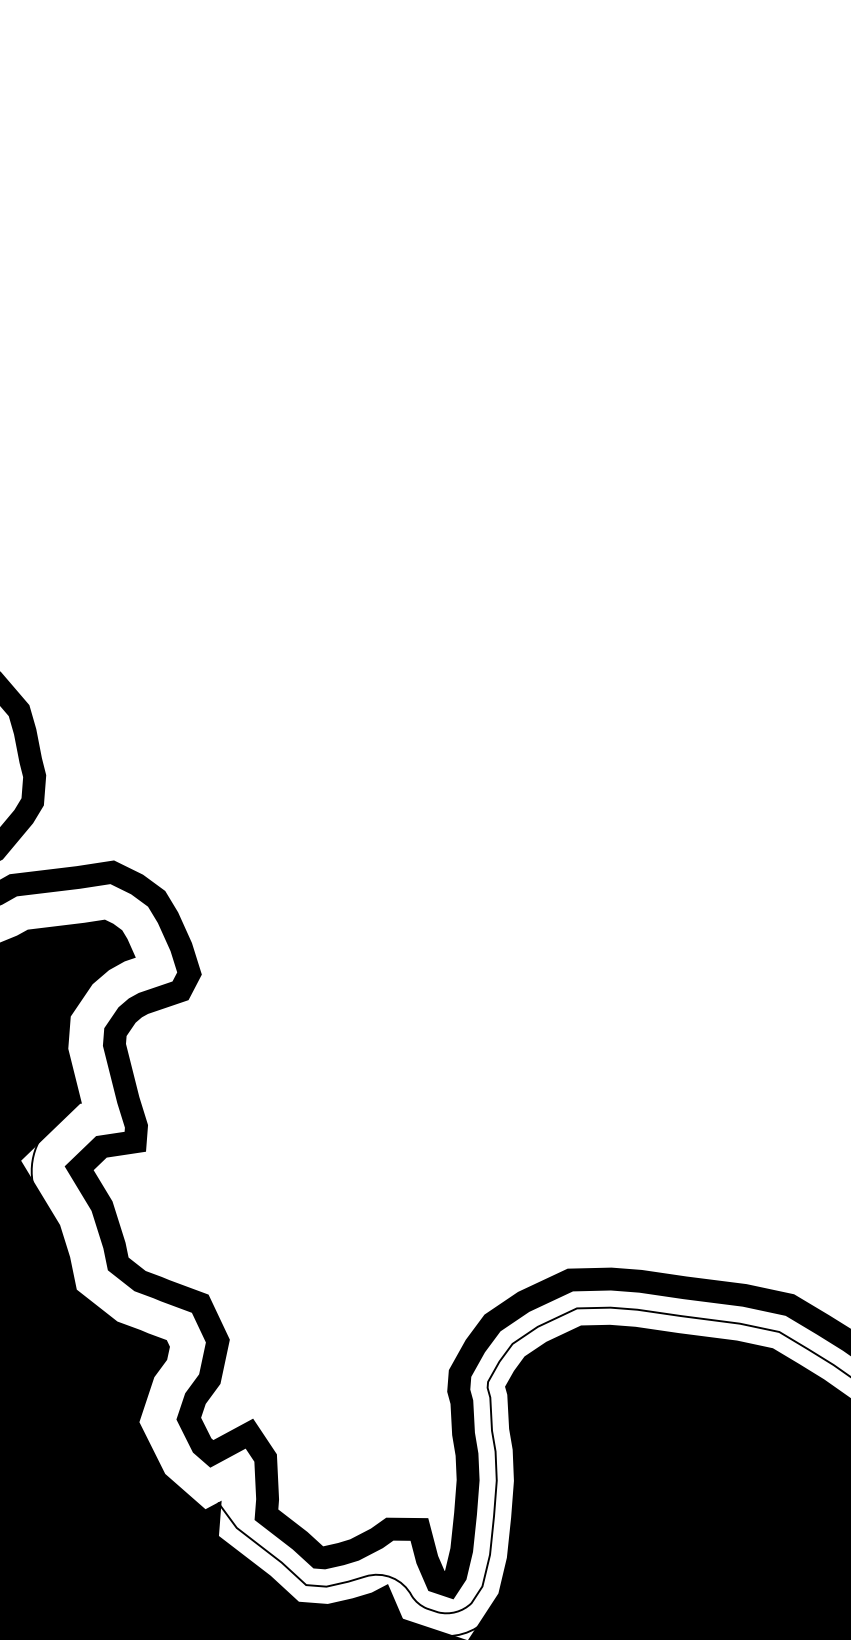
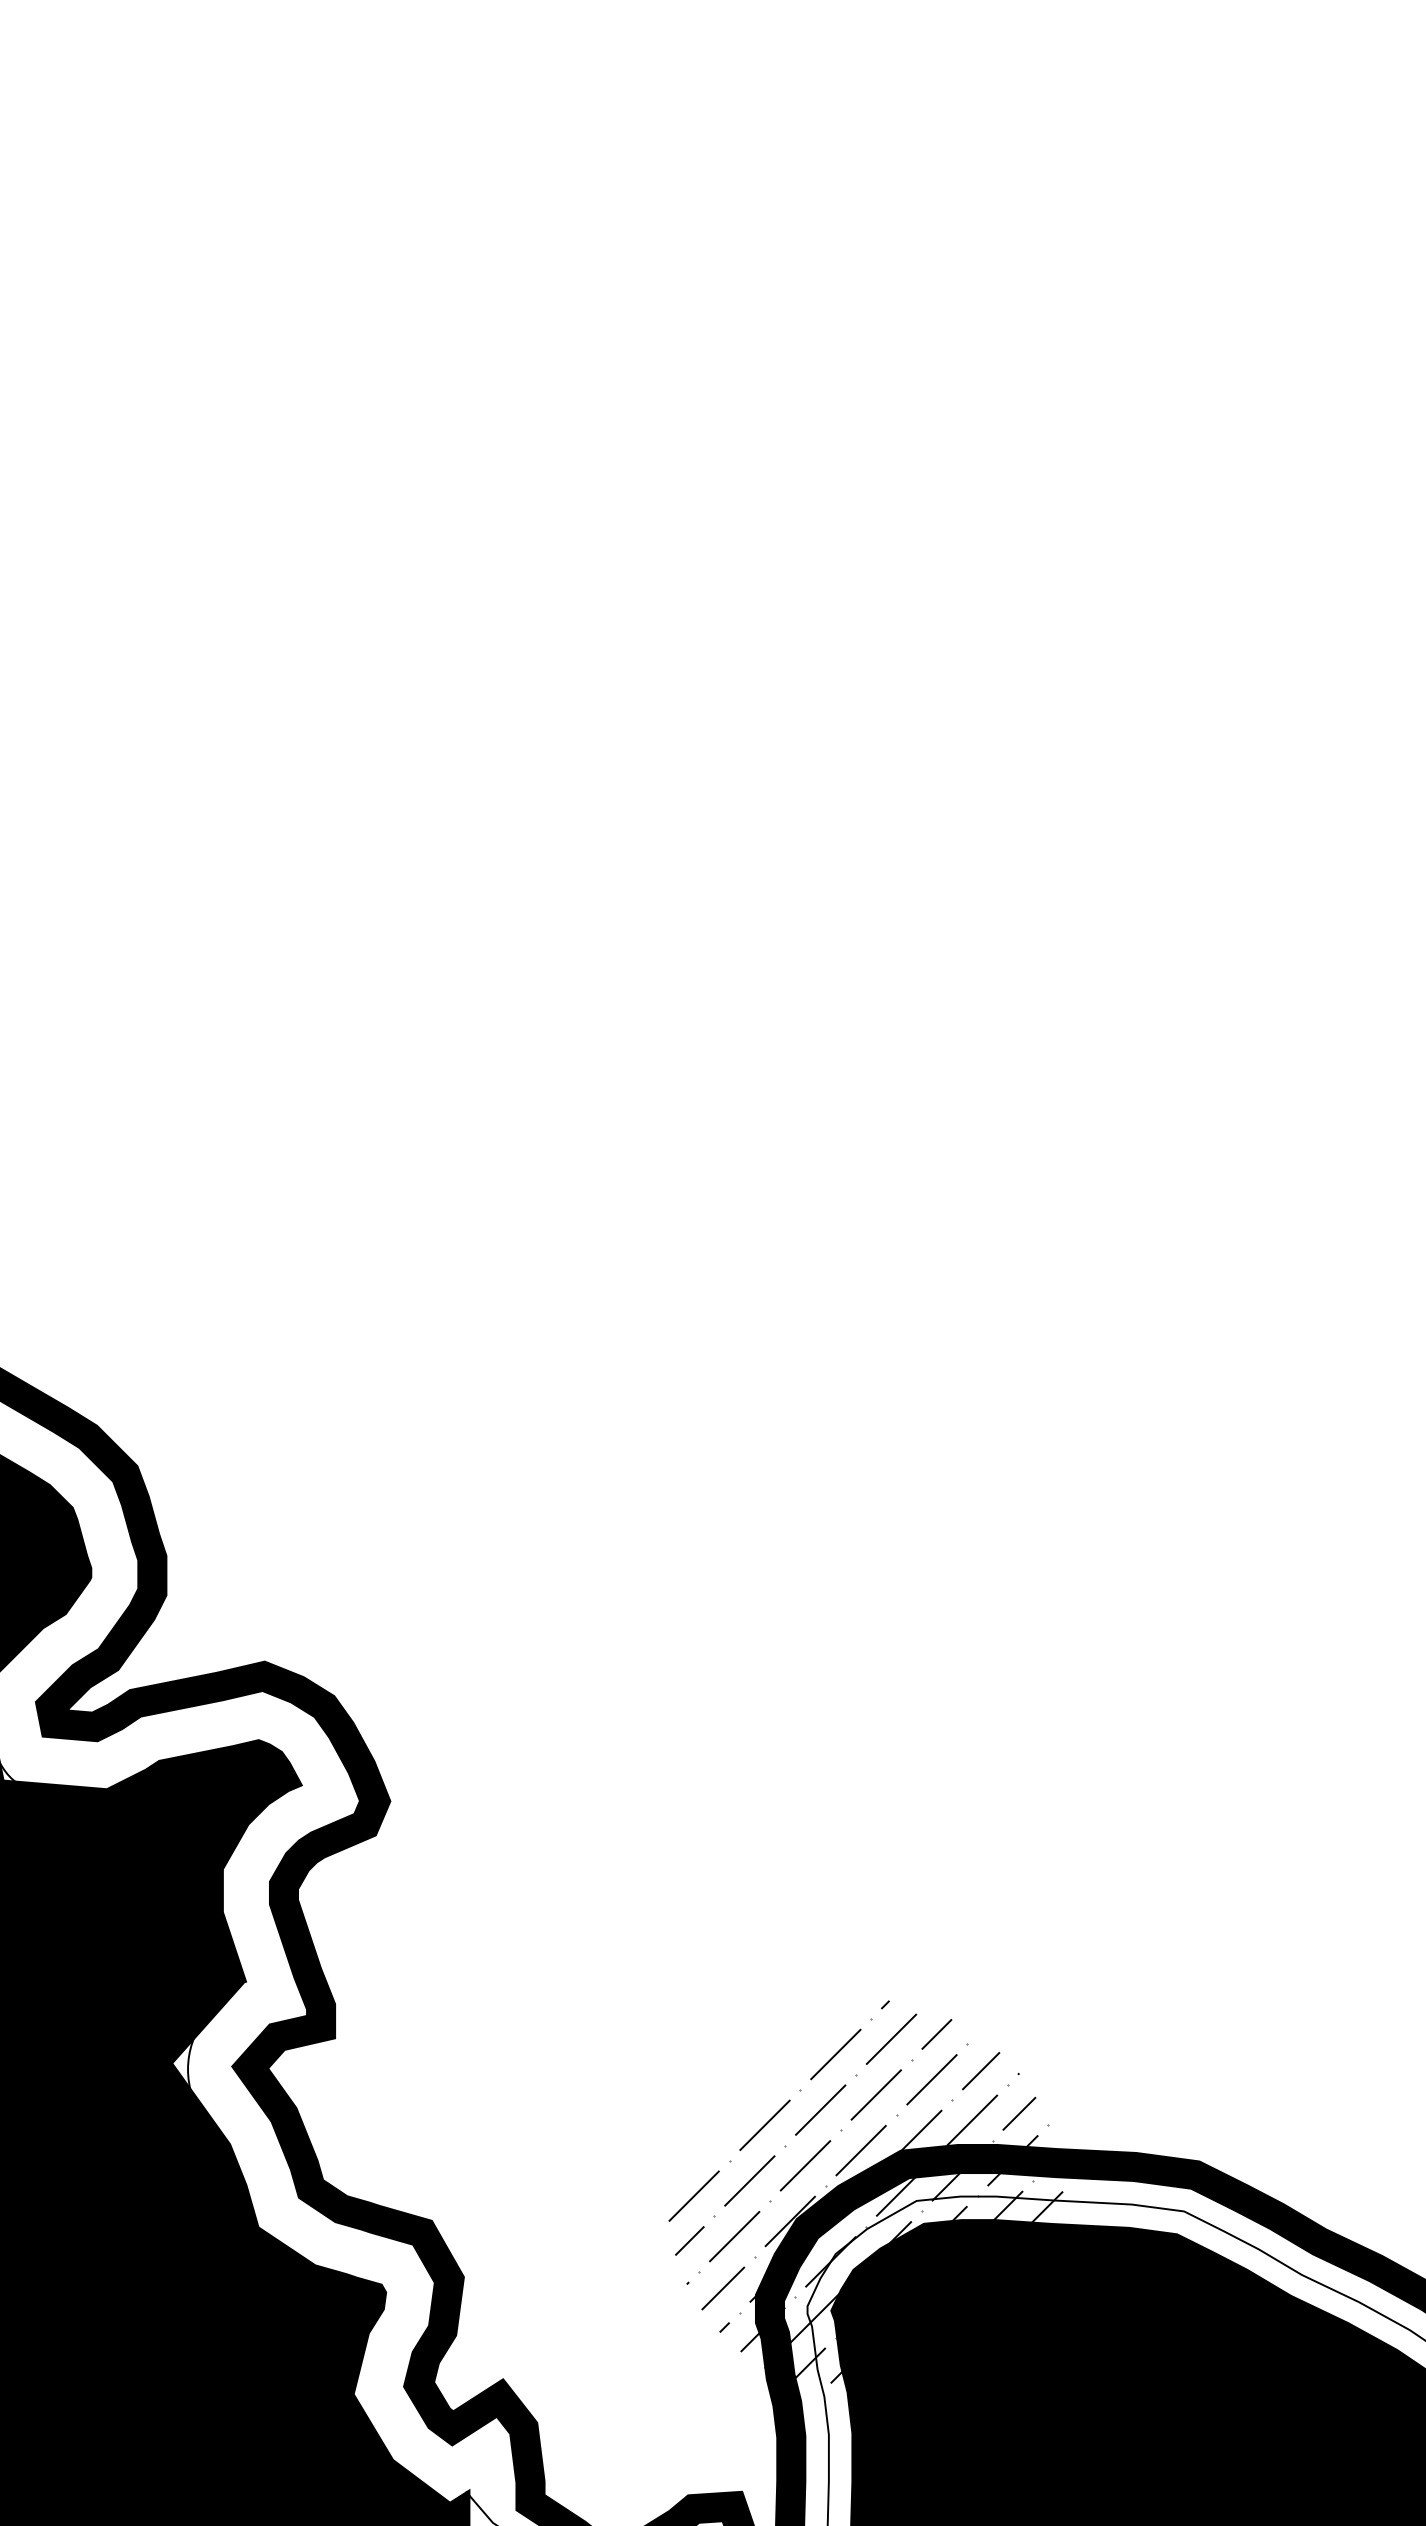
hatch: (538, 1302) -> (865, 2197), added

